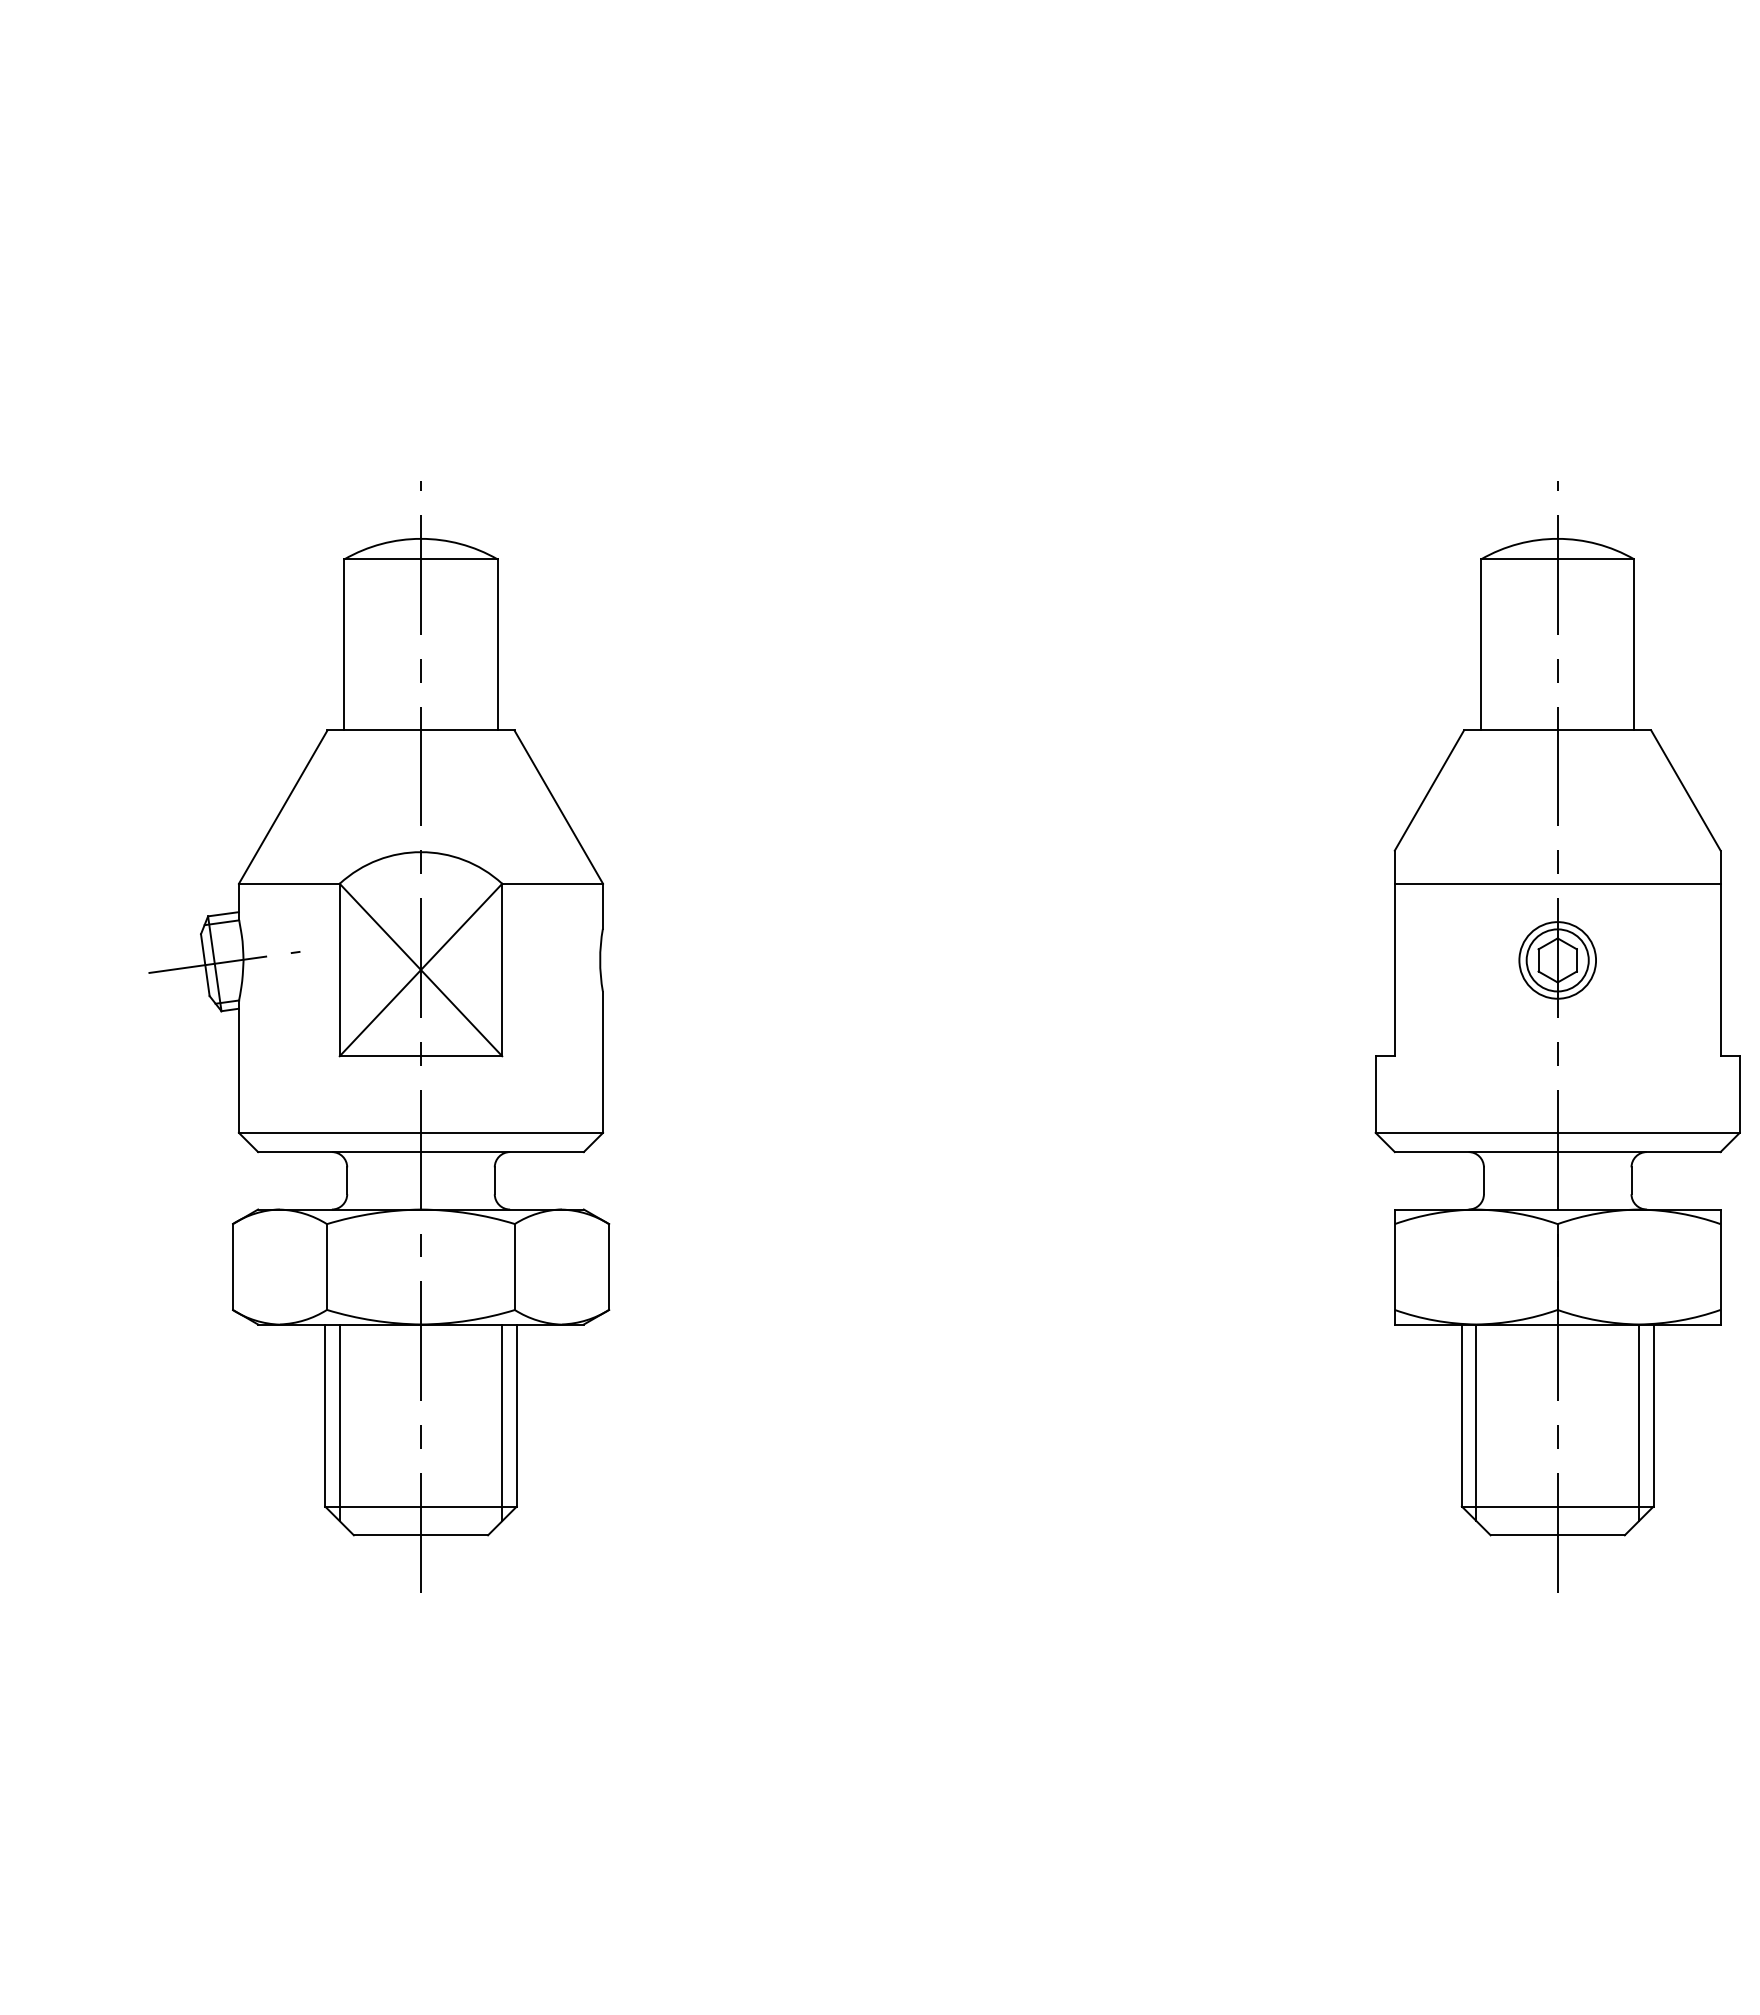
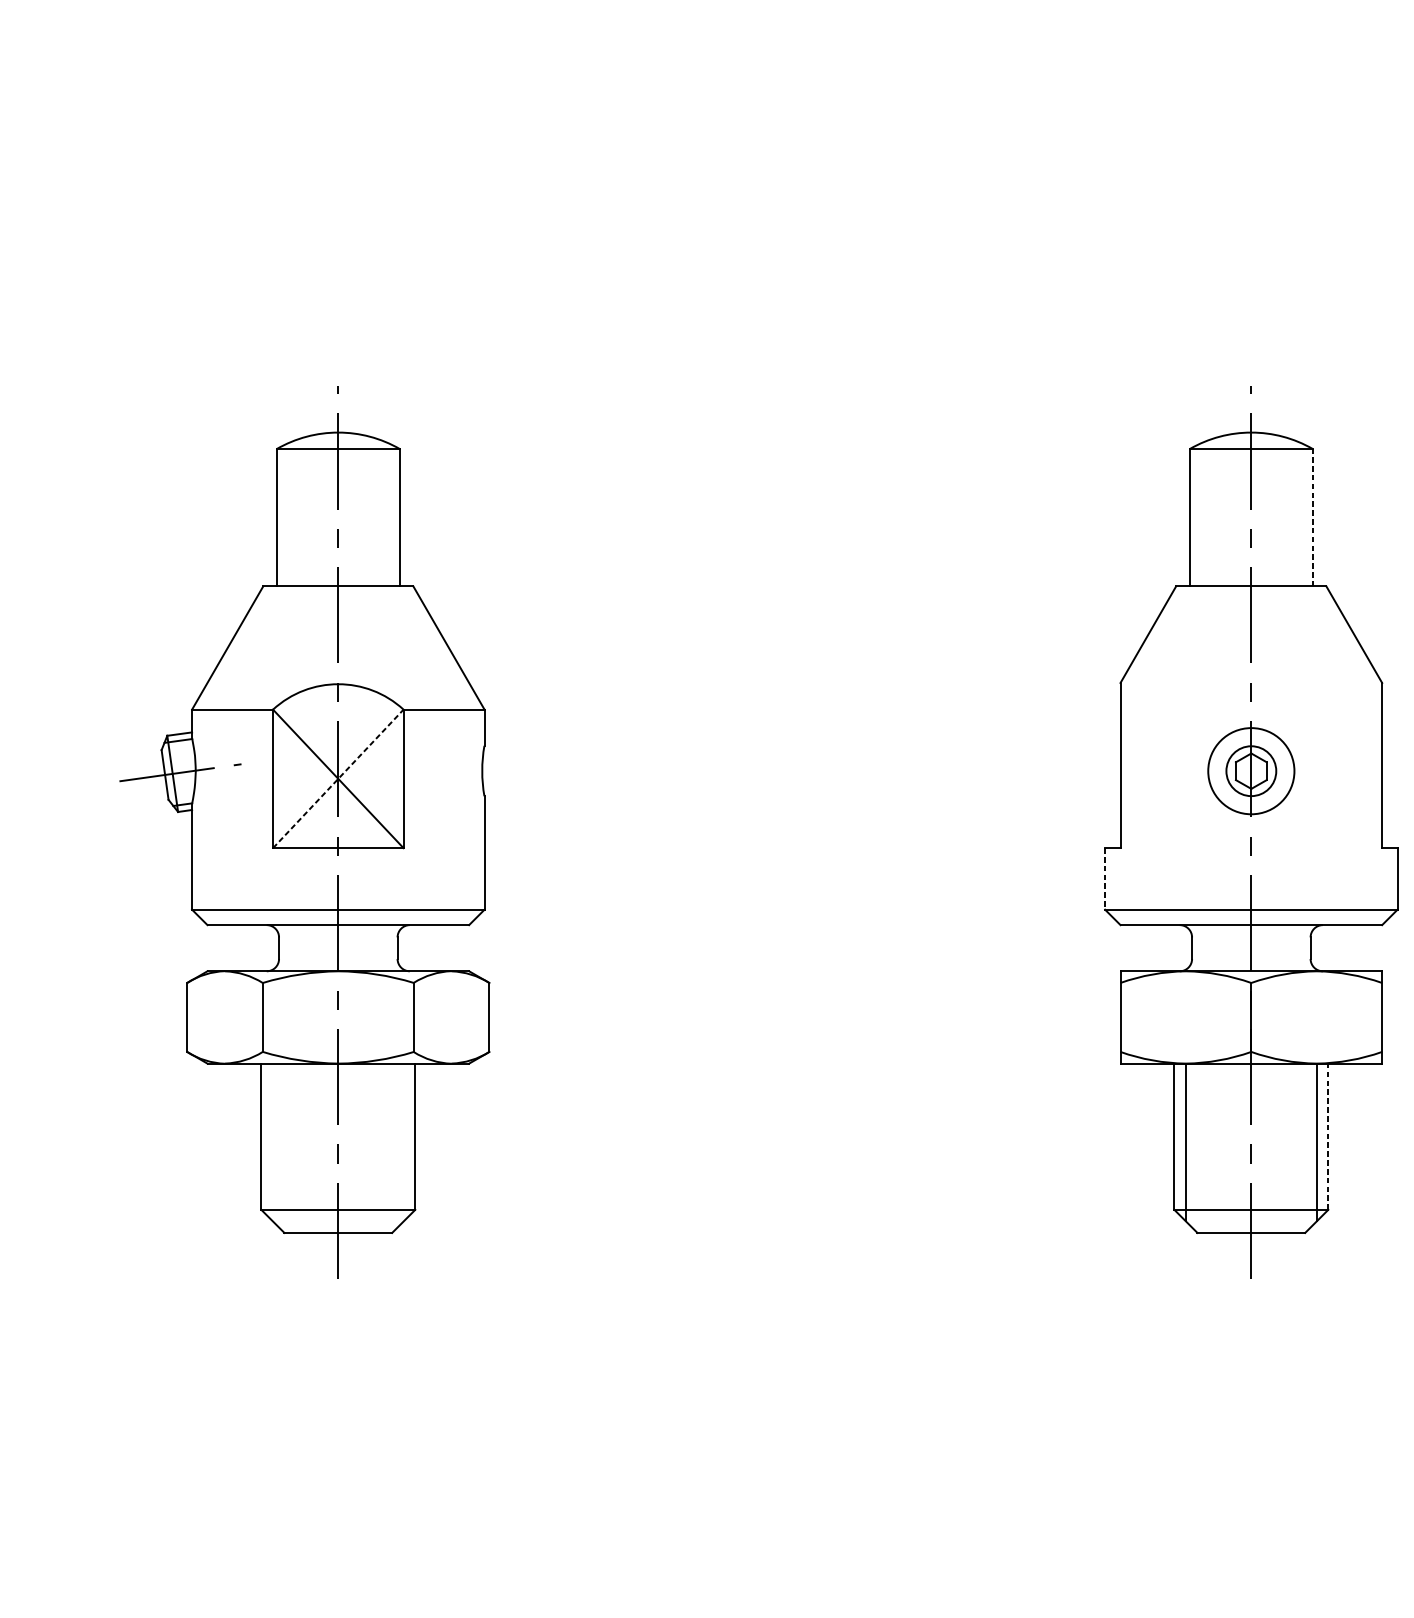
line: (1634, 644) -> (1313, 517), solid -> dashed
line: (1557, 883) -> (1251, 709), removed
circle: (1557, 960) -> (1251, 771), size x1.4
line: (421, 969) -> (338, 778), solid -> dashed
line: (1375, 1095) -> (1104, 879), solid -> dashed
line: (1653, 1415) -> (1328, 1136), solid -> dashed
line: (339, 1422) -> (272, 1142), removed
line: (502, 1422) -> (403, 1142), removed

